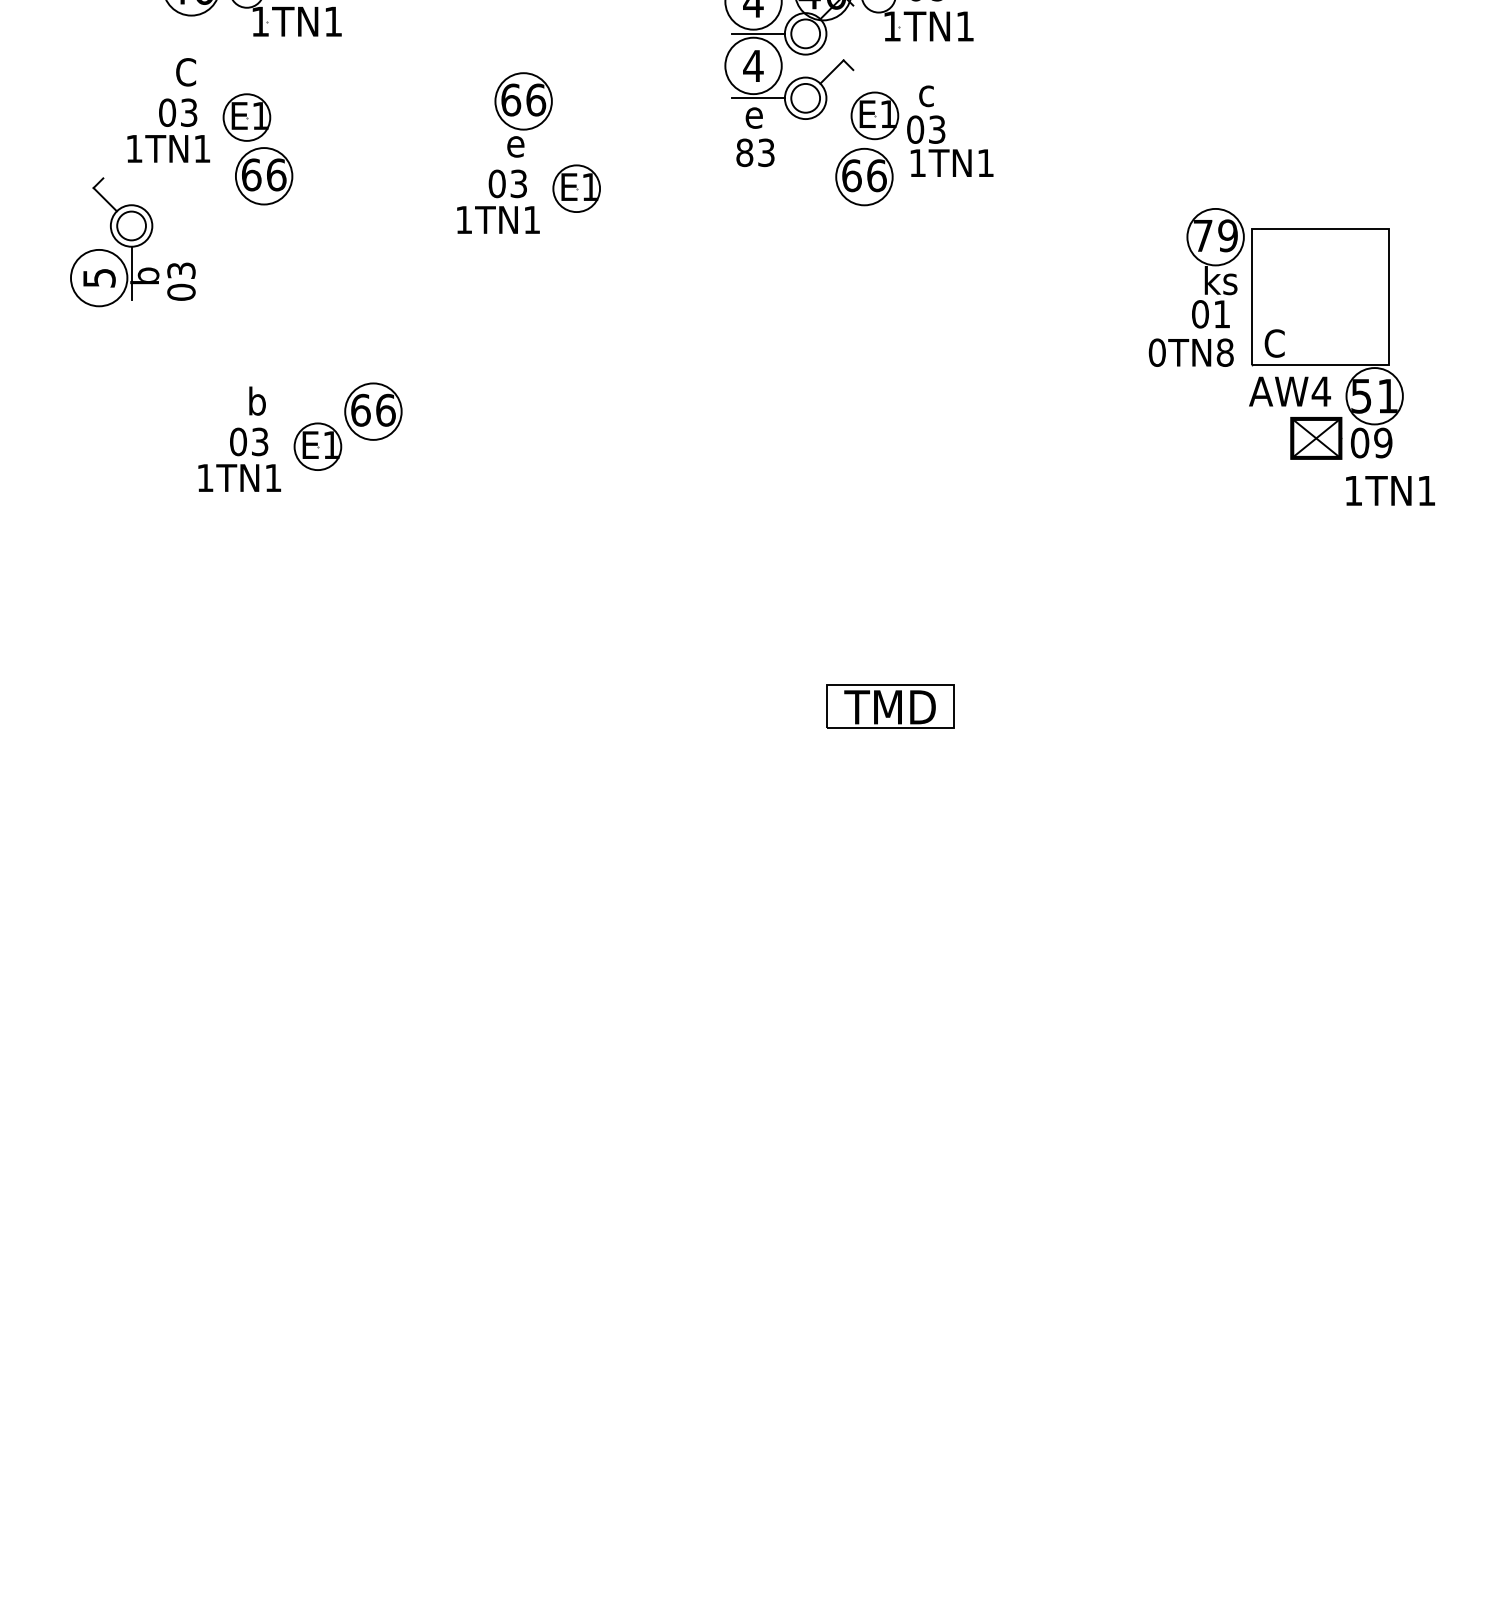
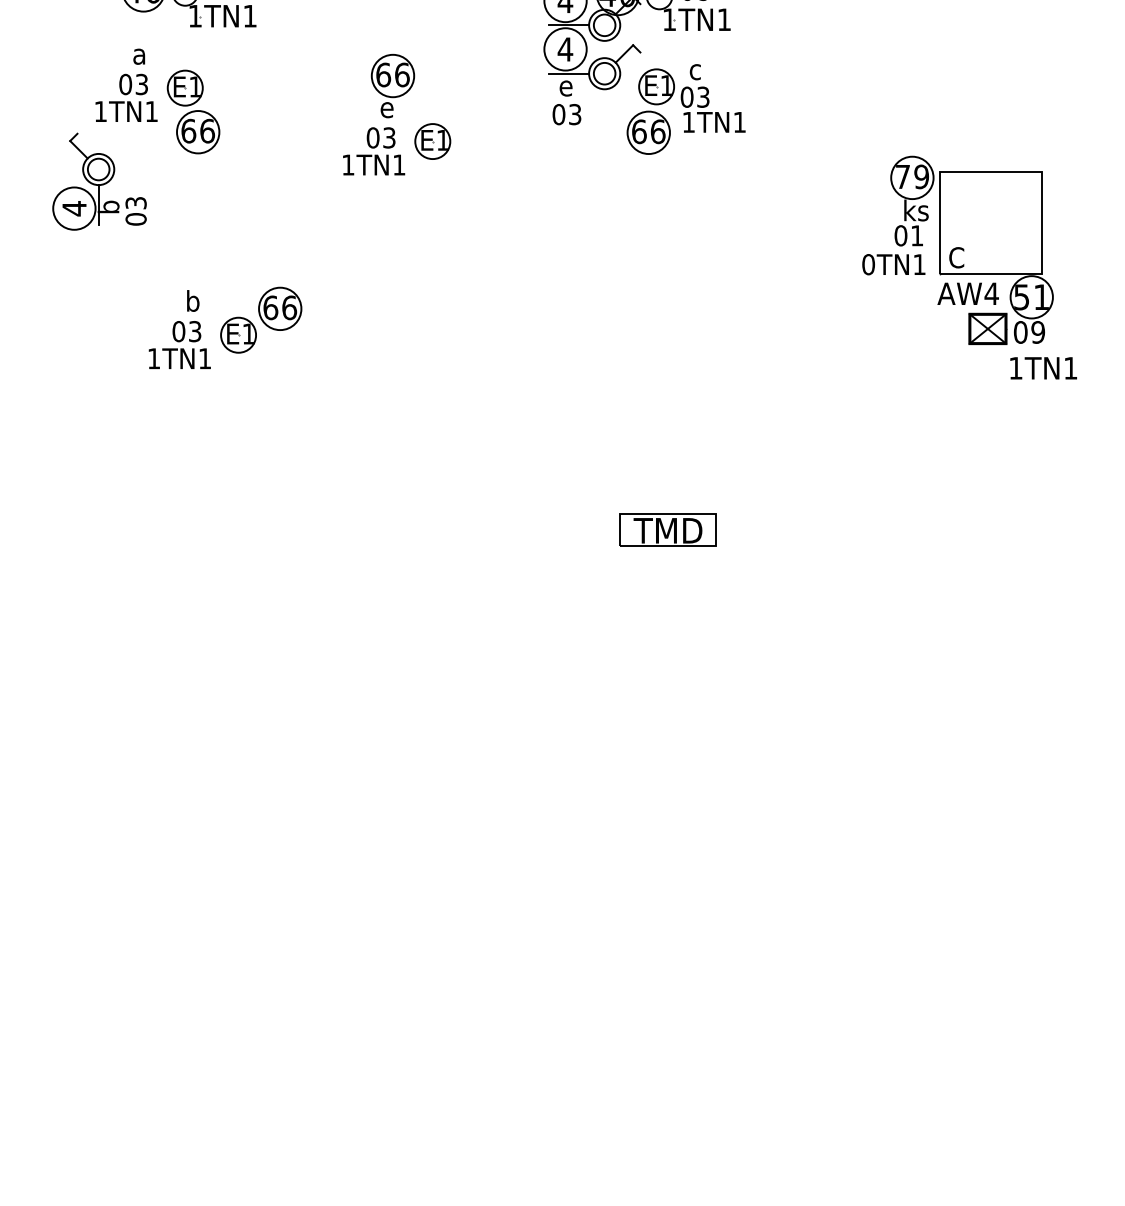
text: (185, 71) -> (139, 53), C -> a
text: (744, 152) -> (558, 114), 83 -> 03
text: (99, 277) -> (74, 208), 5 -> 4
text: (1225, 352) -> (919, 264), 0TN8 -> 0TN1

